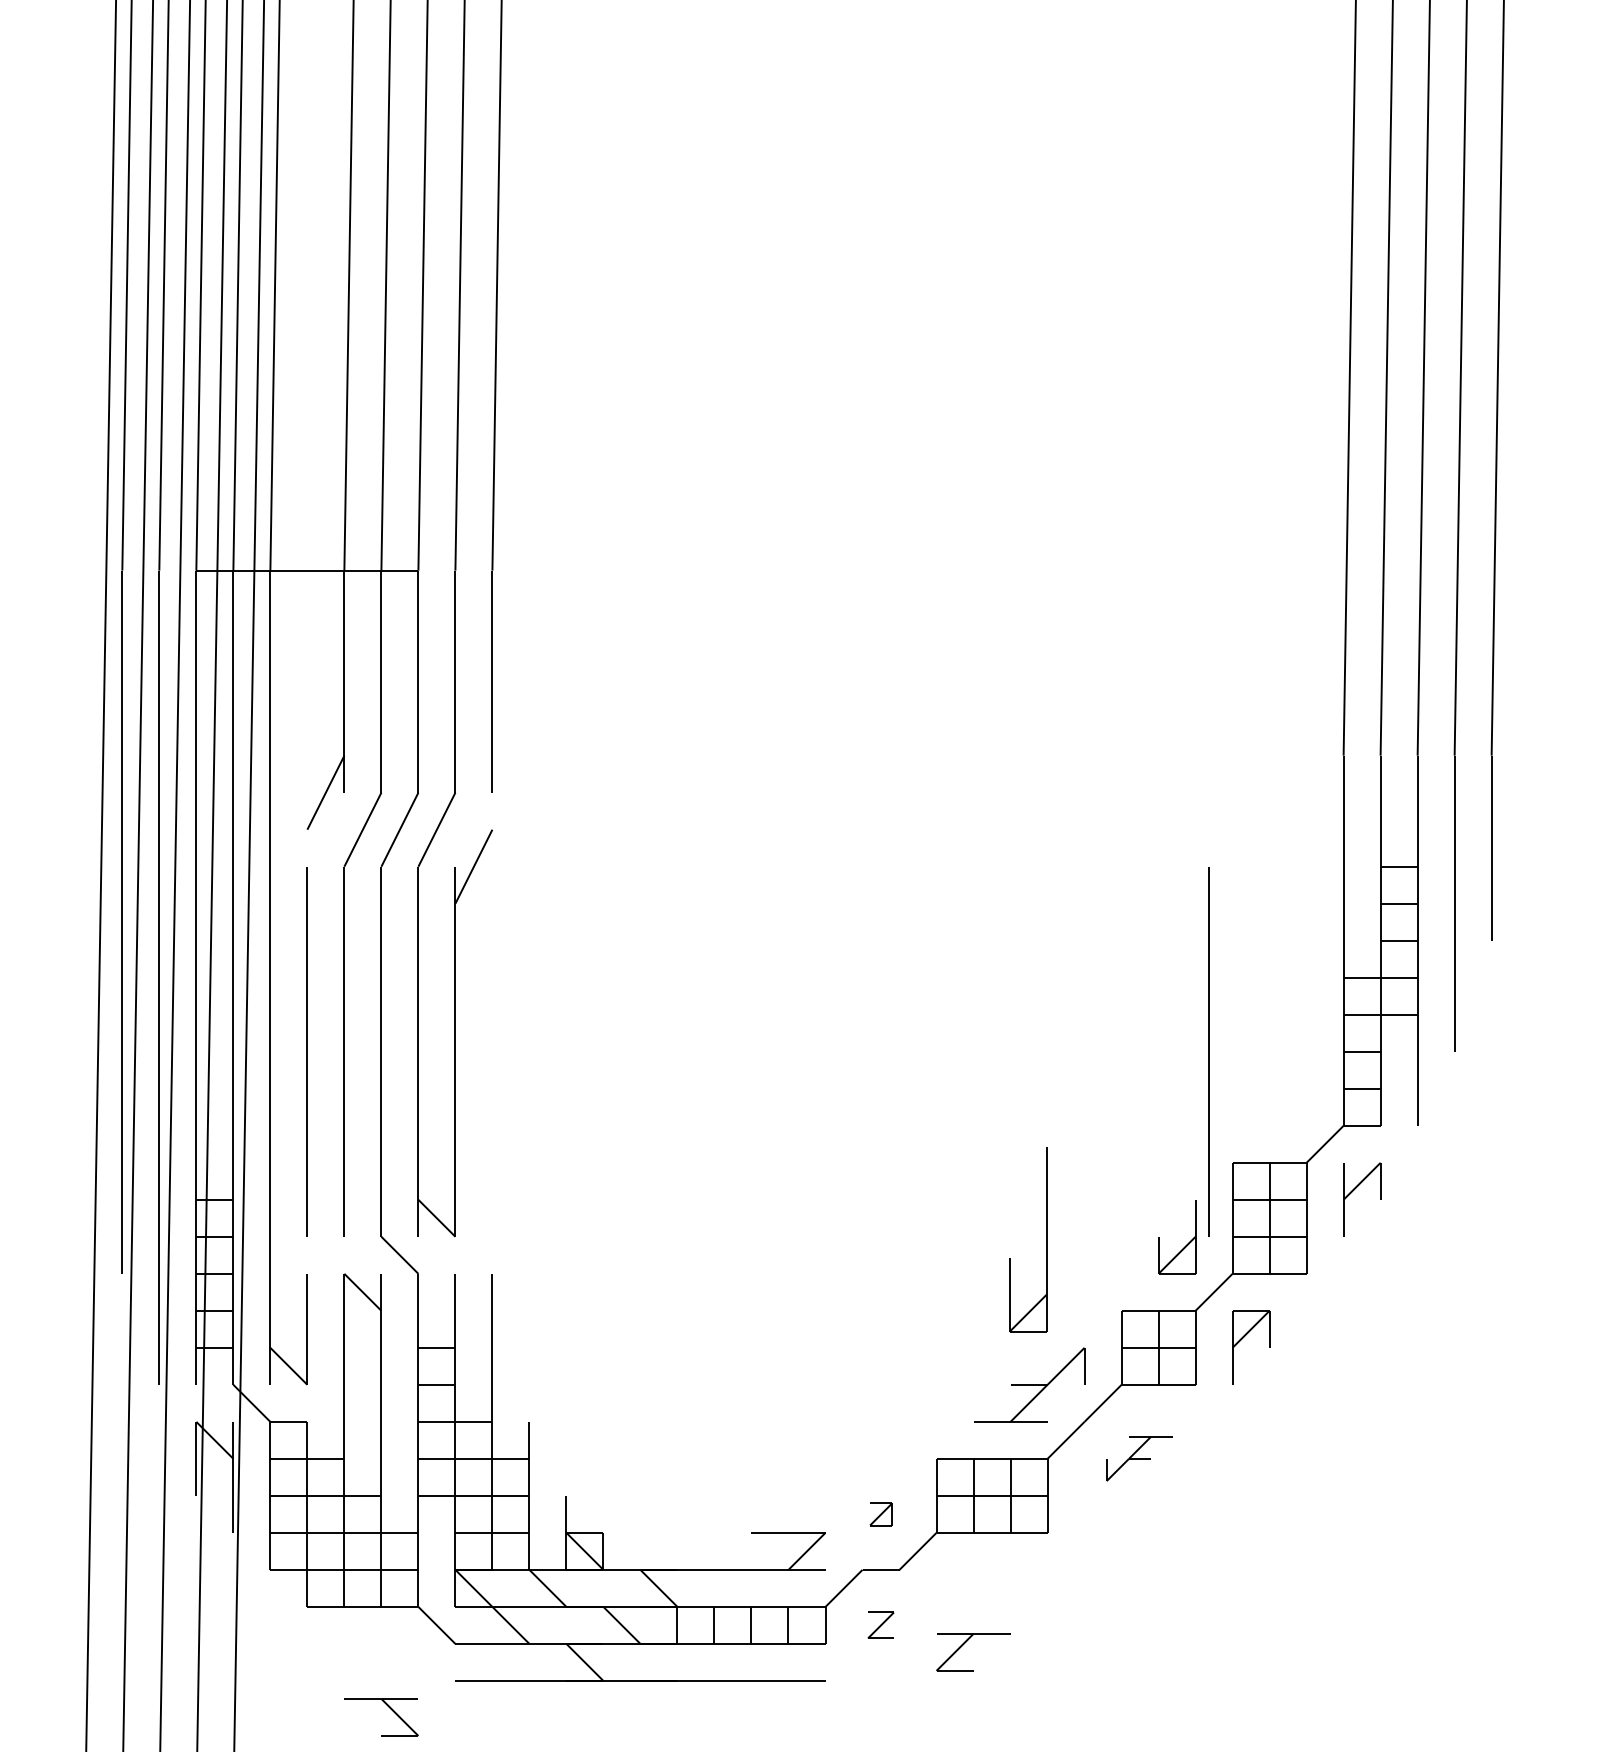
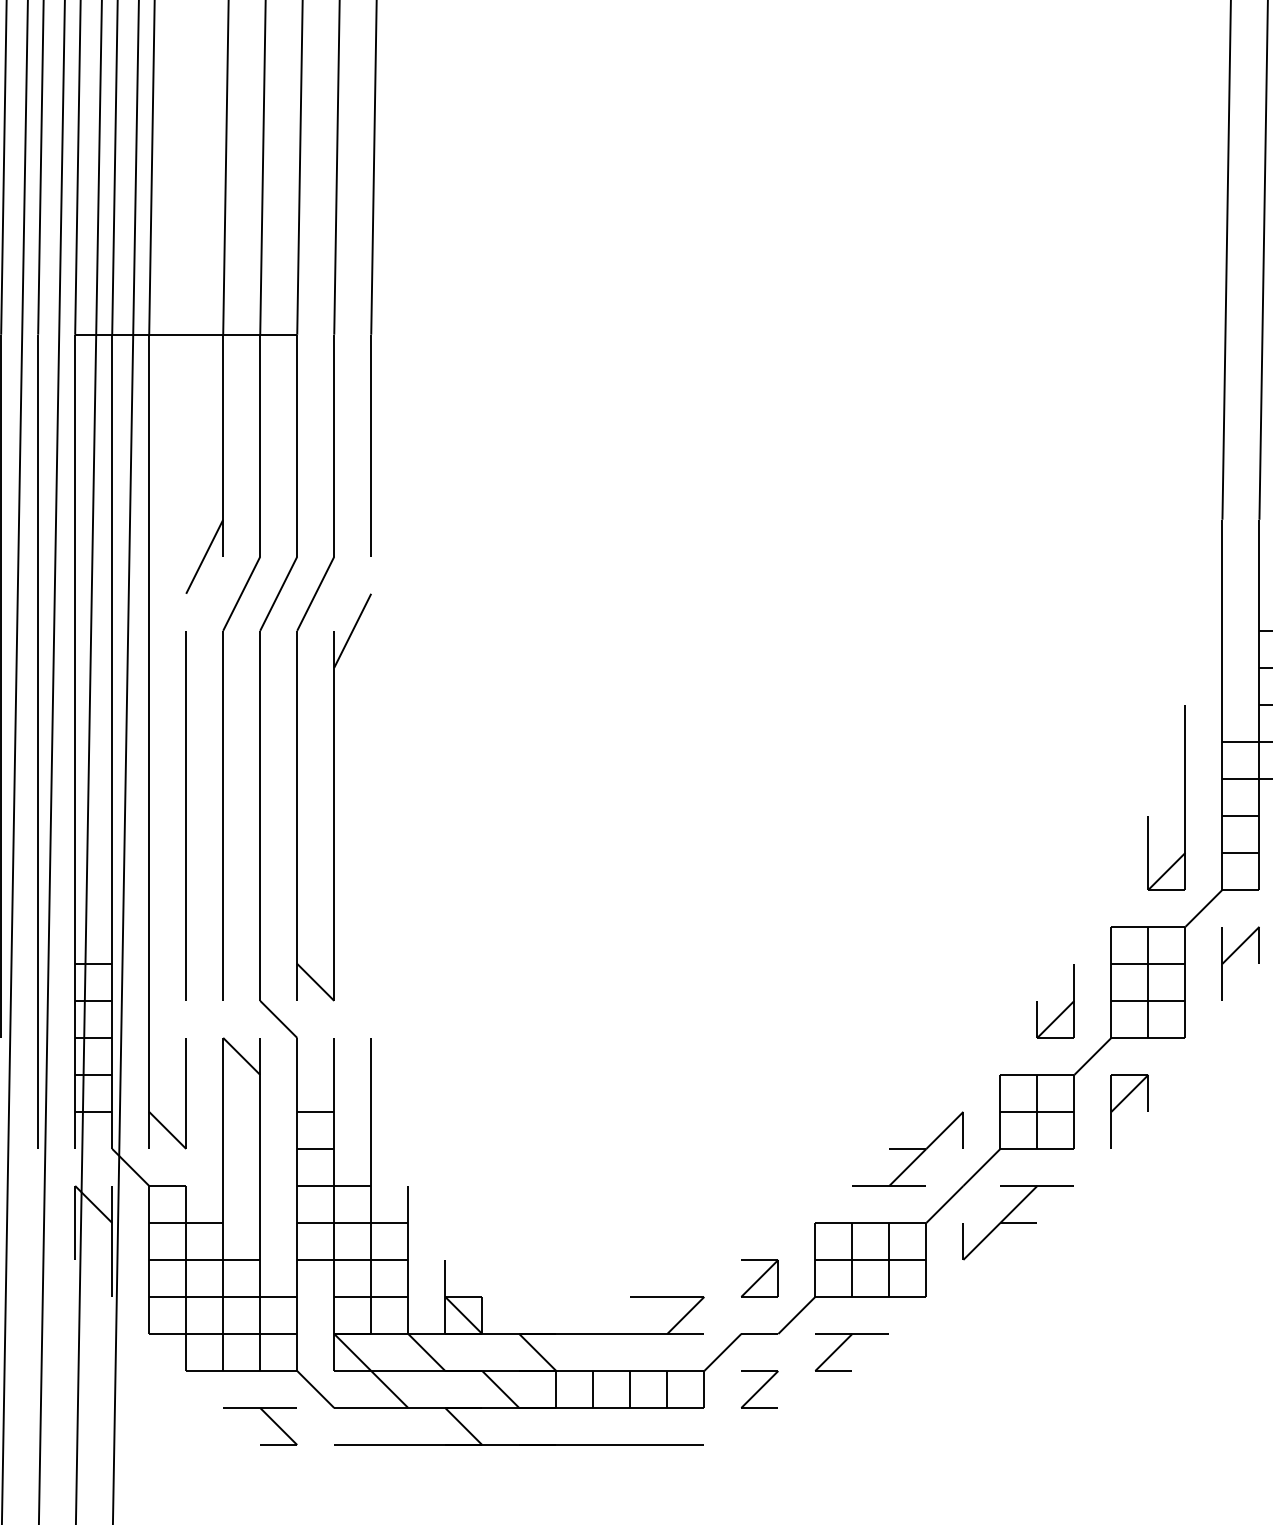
line: (1208, 1051) -> (1087, 815), removed
part: (1046, 1239) -> (1185, 797), moved
part: (1139, 1458) -> (1018, 1222), size x1.67
part: (881, 1514) -> (760, 1278), size x1.67
part: (880, 1625) -> (759, 1389), size x1.43
part: (965, 1643) -> (844, 1343), moved
part: (389, 1708) -> (268, 1417), moved

